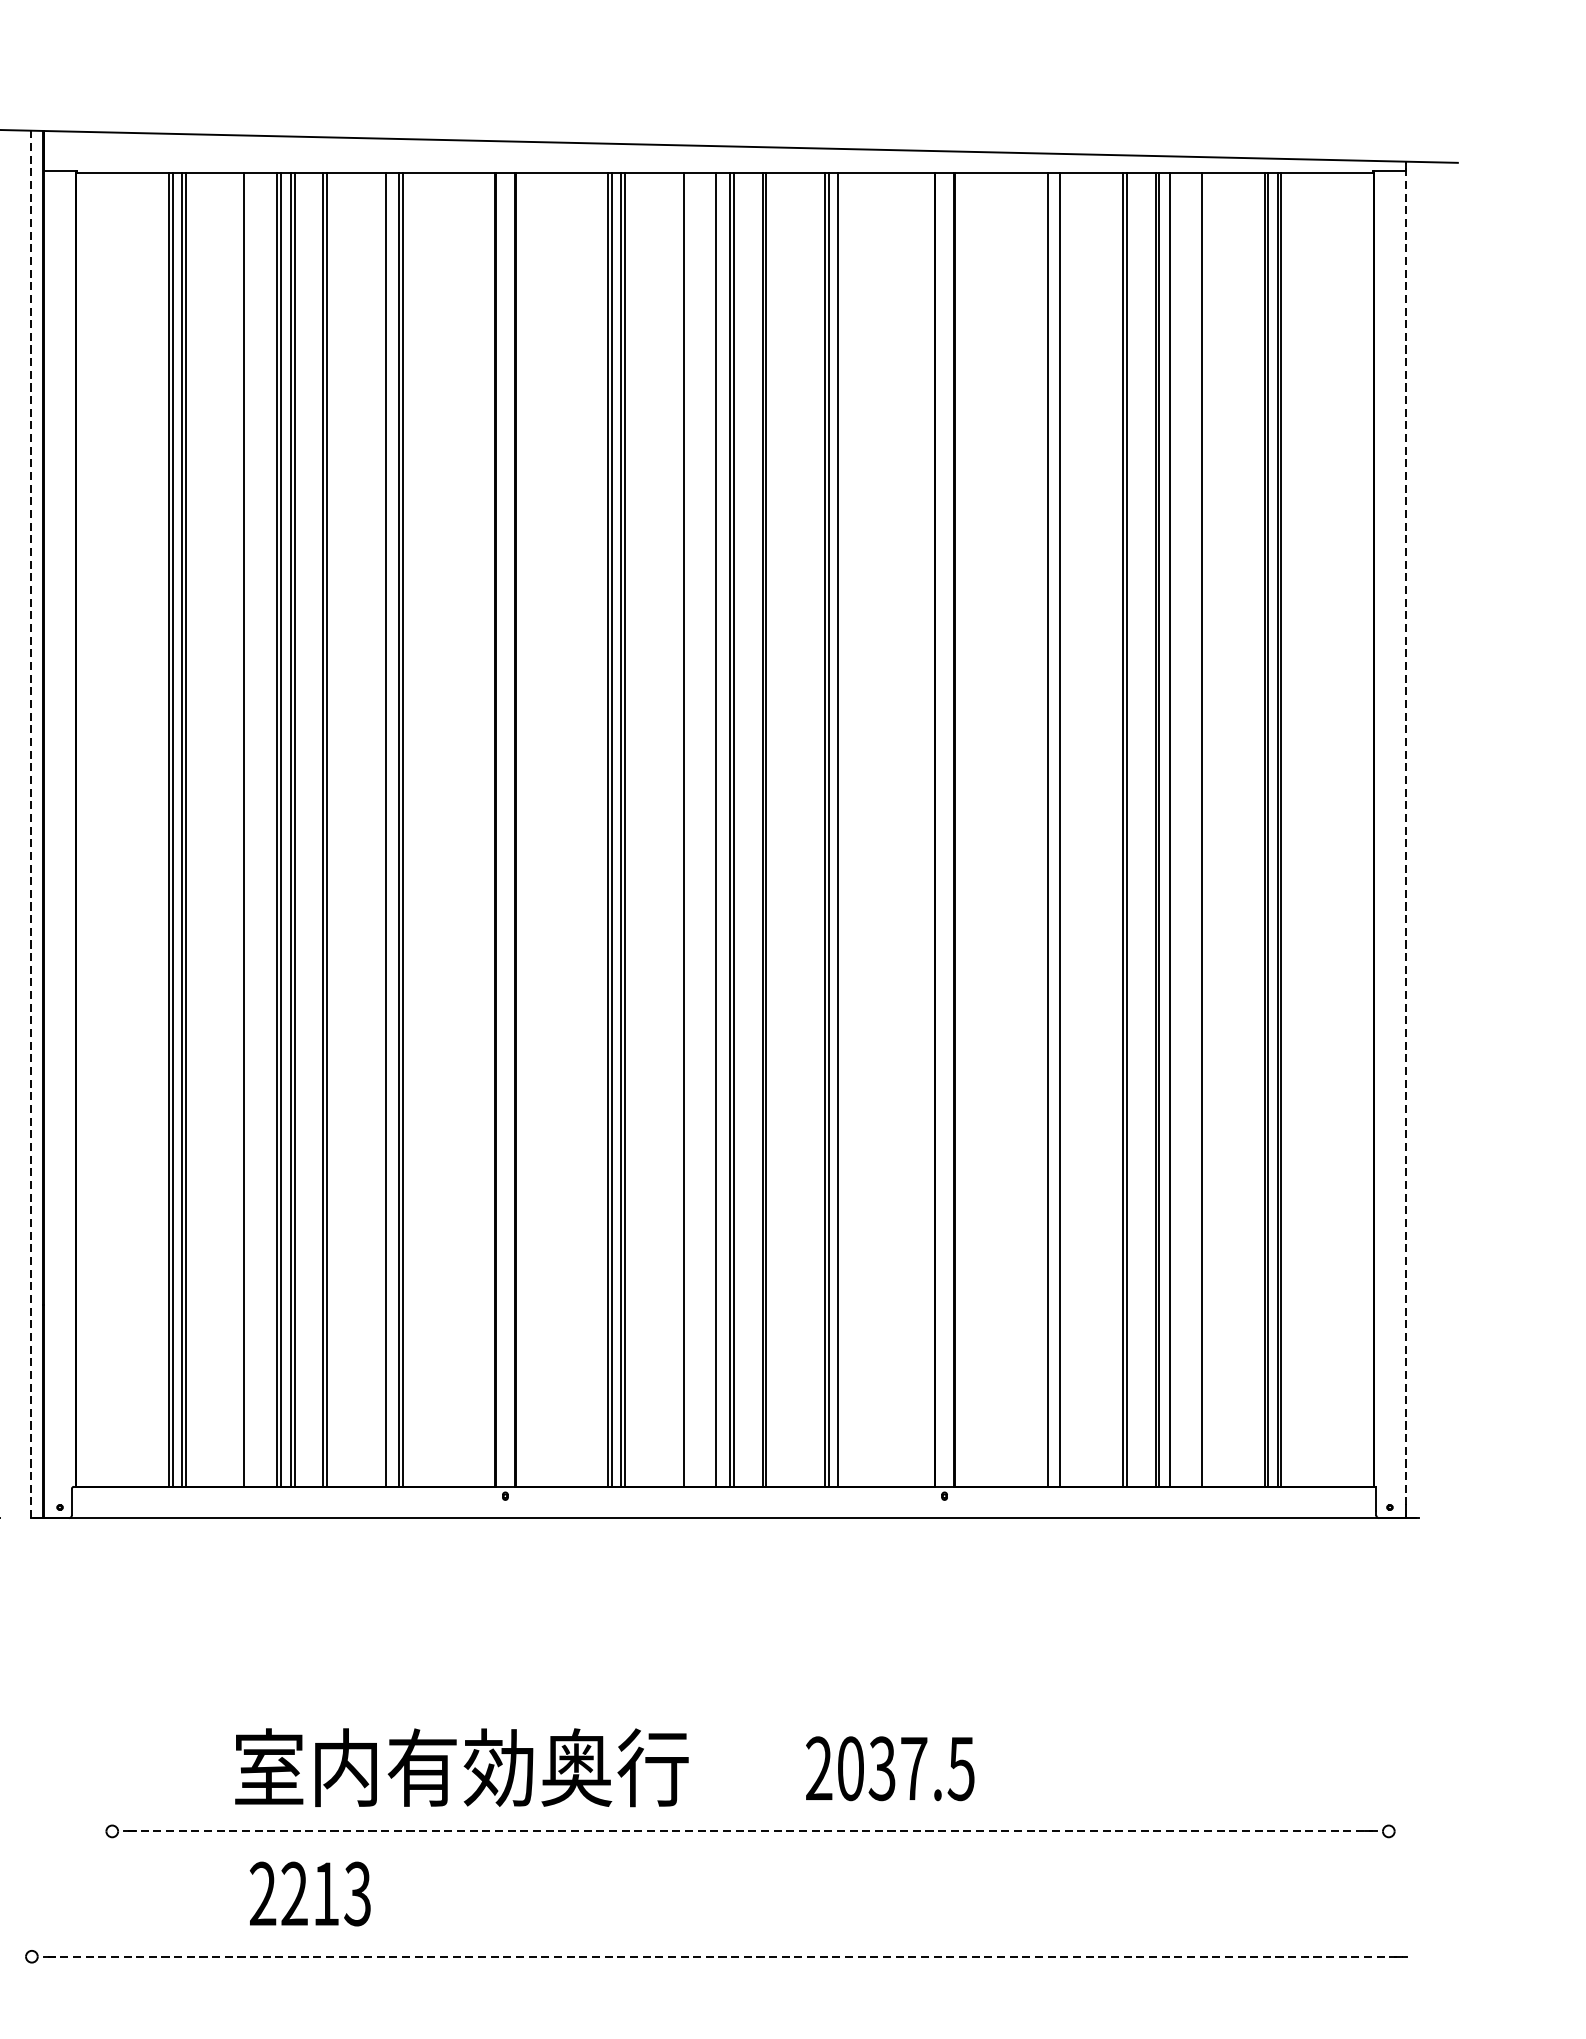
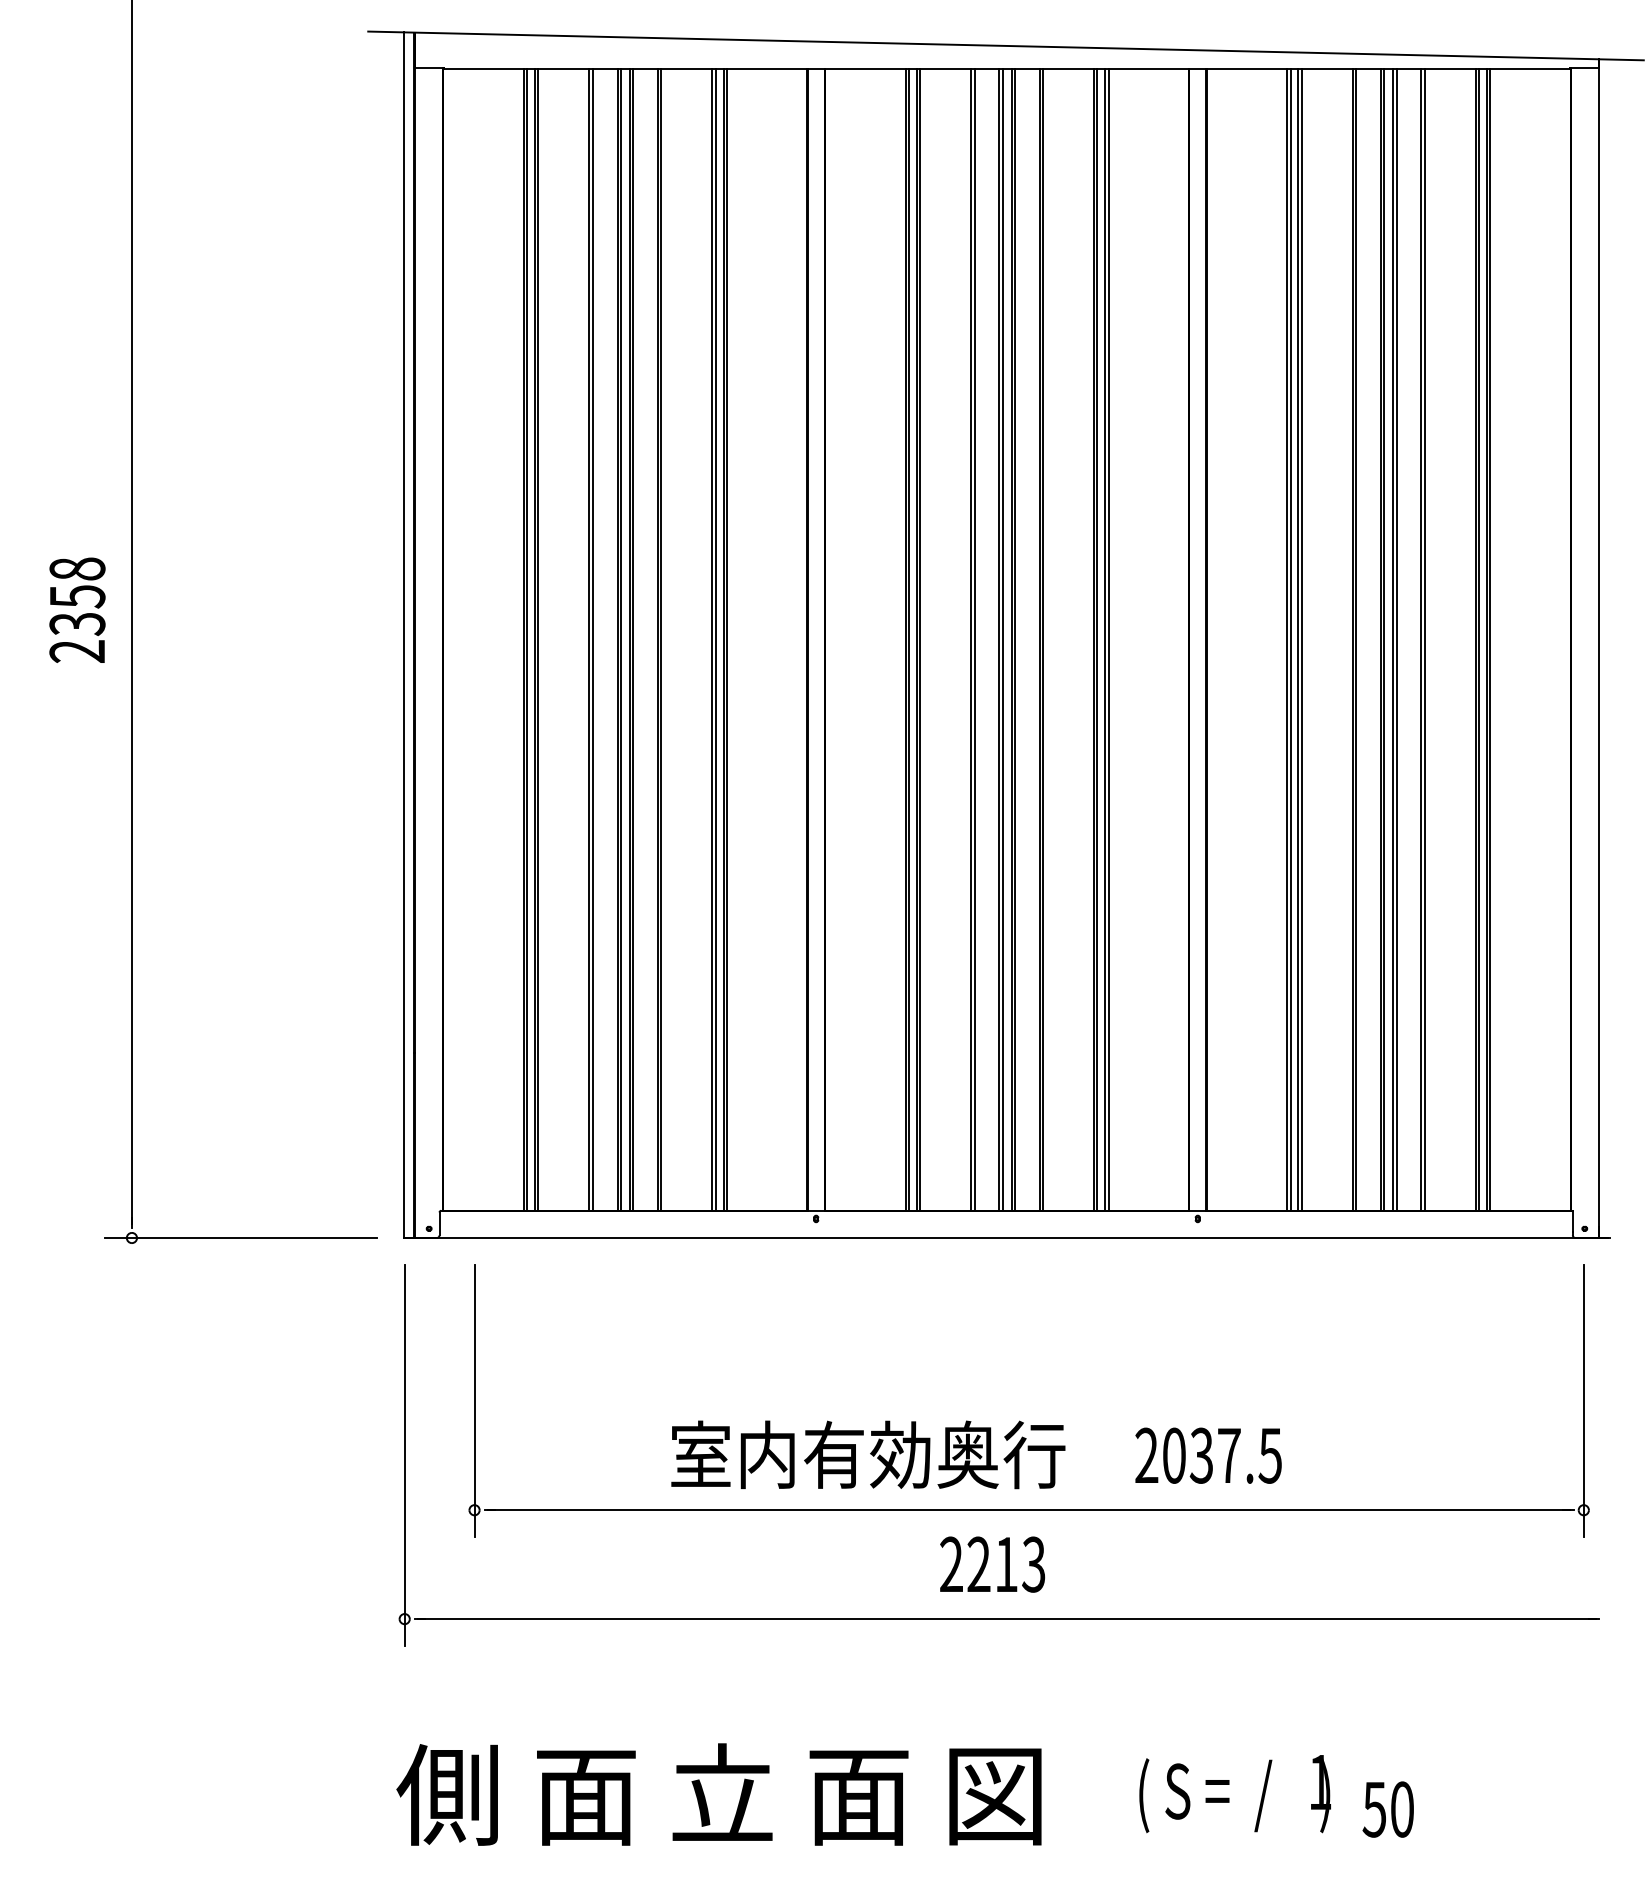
line: (31, 824) -> (404, 635), dashed -> solid
line: (248, 829) -> (592, 639), added
line: (389, 829) -> (715, 639), added
line: (687, 829) -> (974, 639), added
line: (719, 829) -> (1002, 639), added
line: (841, 829) -> (1108, 639), added
line: (1051, 829) -> (1290, 639), added
line: (1063, 829) -> (1301, 639), added
line: (1173, 829) -> (1396, 639), added
line: (1205, 829) -> (1424, 639), added
line: (1405, 839) -> (1598, 648), dashed -> solid
line: (112, 1706) -> (474, 1401), added
line: (1388, 1706) -> (1583, 1401), added
text: (462, 1767) -> (868, 1454), moved
line: (31, 1768) -> (404, 1455), added
text: (890, 1768) -> (1208, 1455), moved
line: (750, 1831) -> (1029, 1510), dashed -> solid
text: (310, 1893) -> (992, 1564), moved
line: (725, 1957) -> (1007, 1619), dashed -> solid

